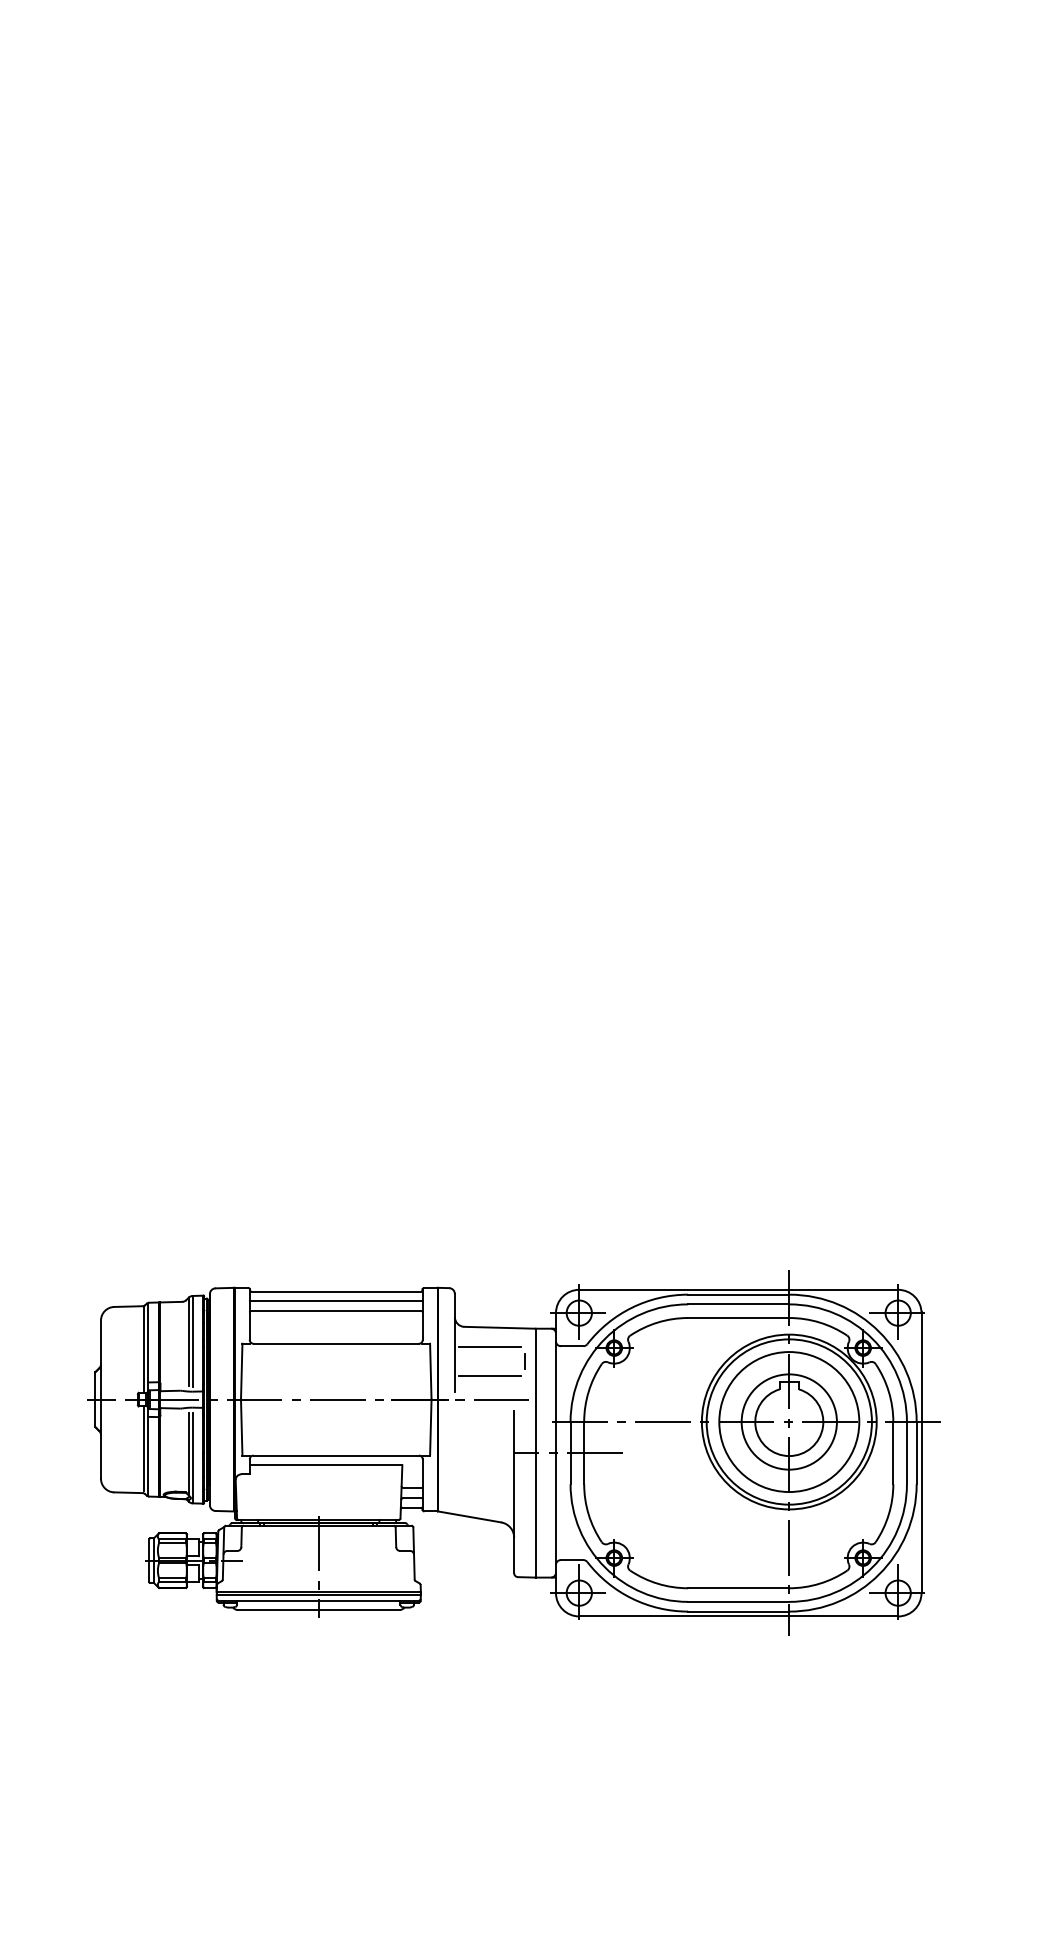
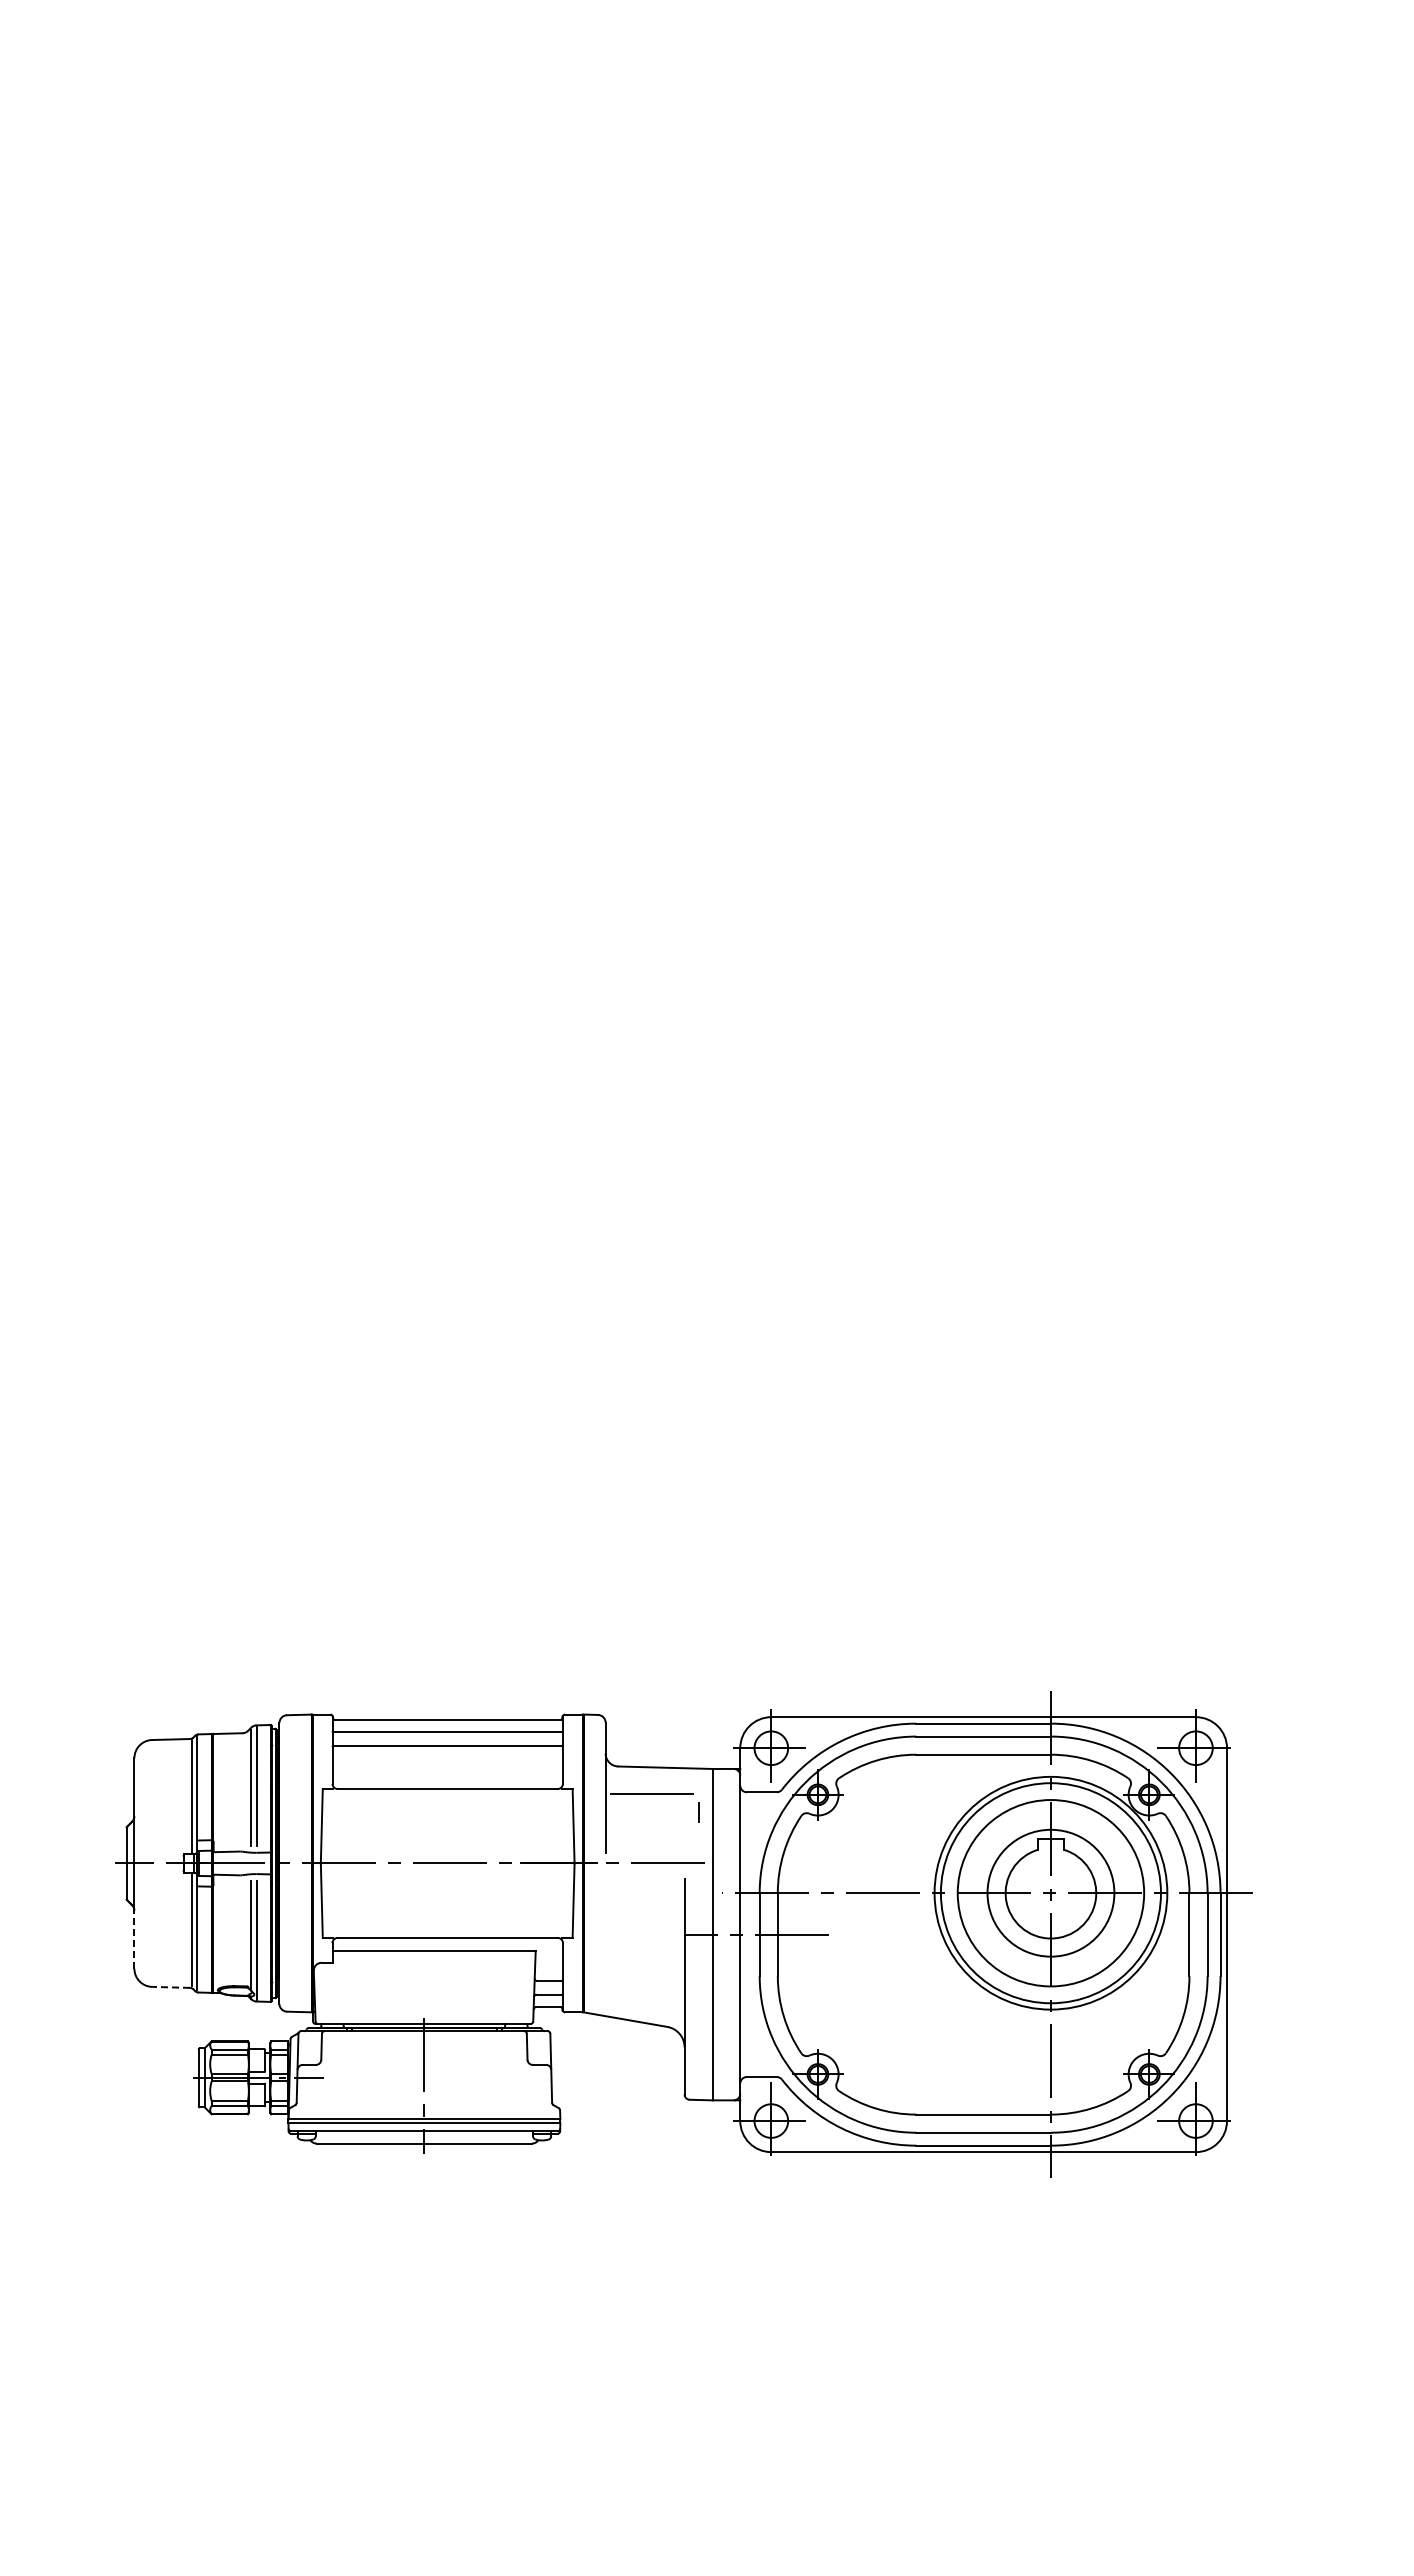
line: (490, 1376) -> (652, 1832), removed
line: (101, 1456) -> (134, 1939), solid -> dashed
line: (128, 1492) -> (171, 1987), solid -> dashed

